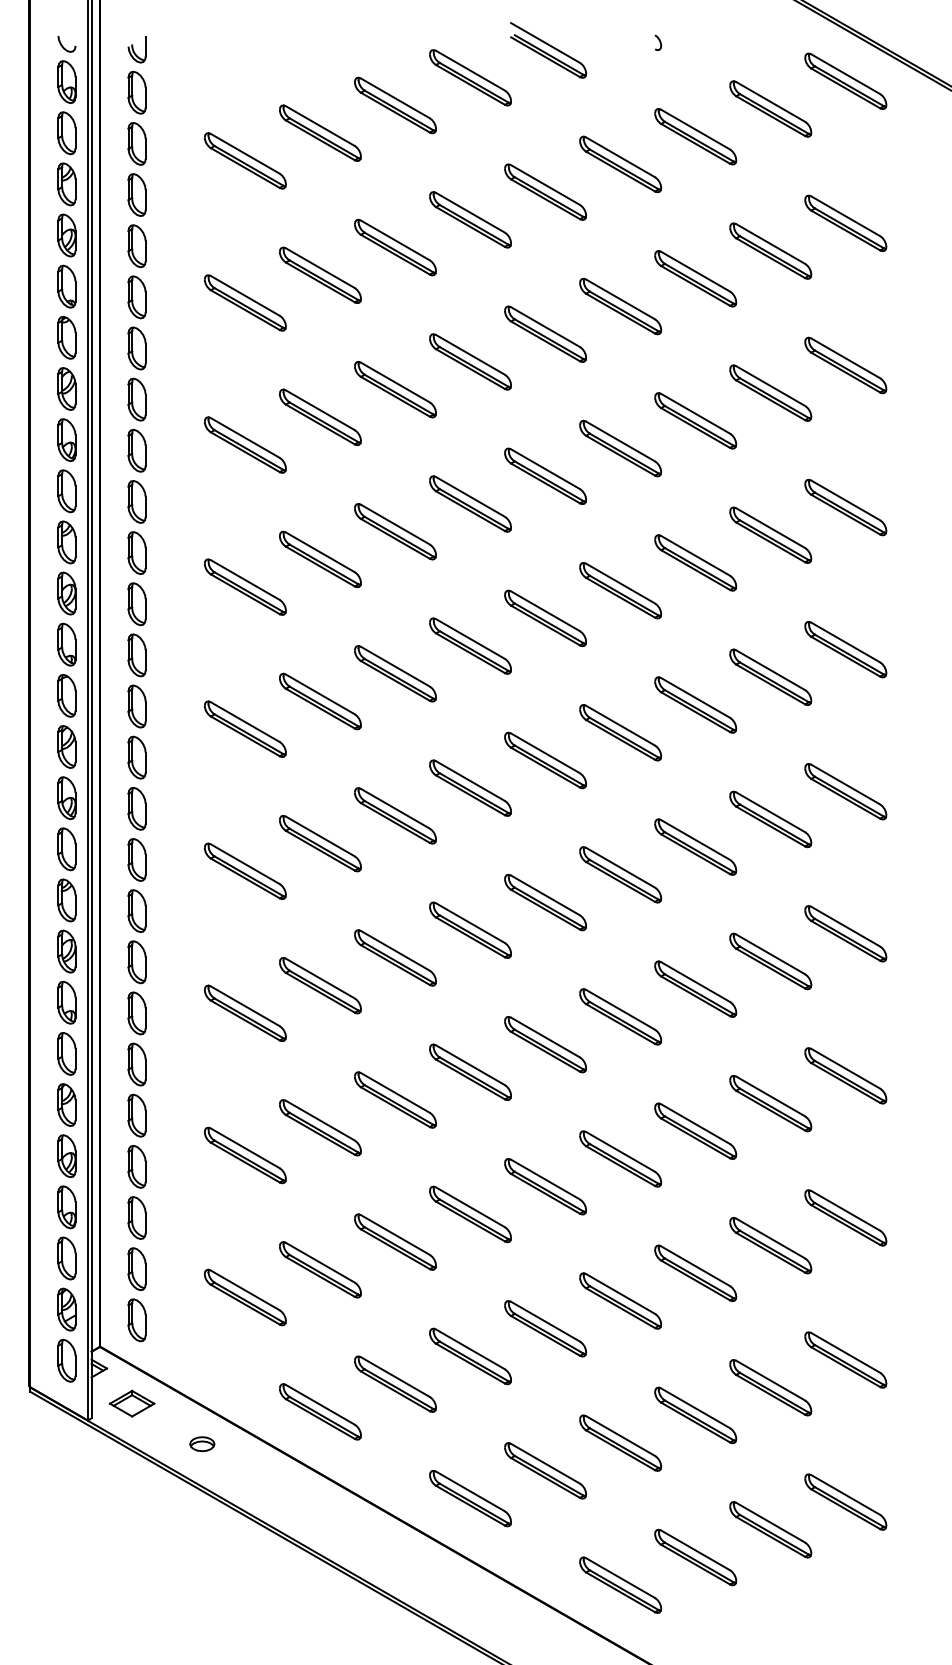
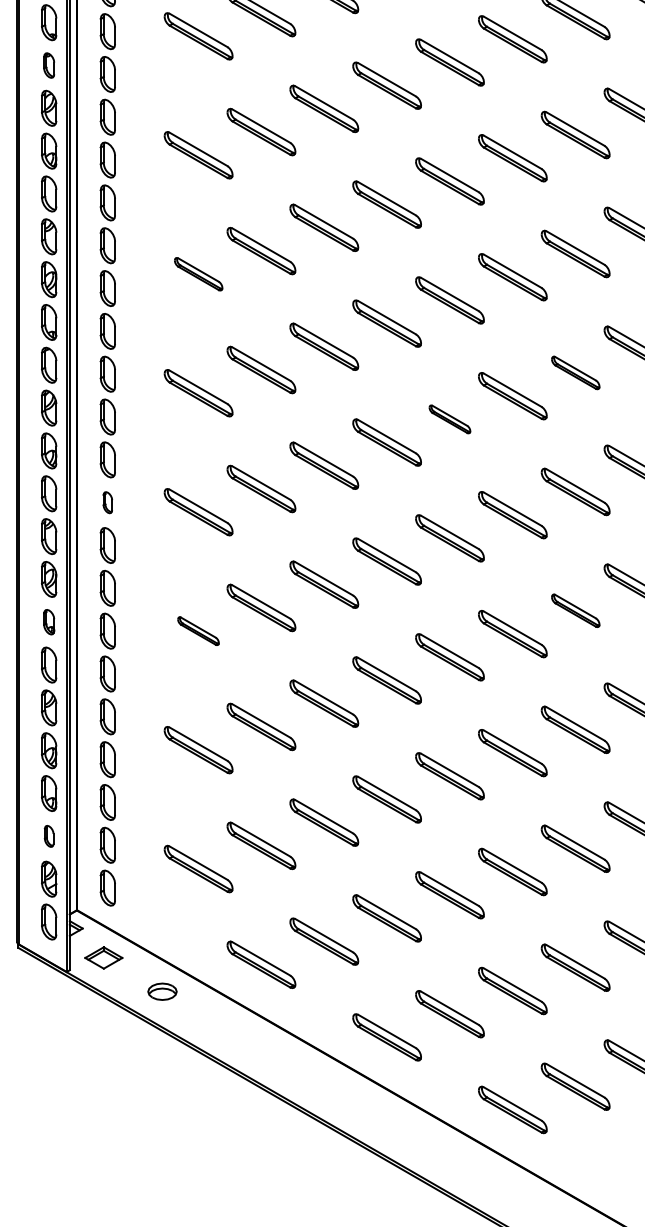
part: (66, 337) -> (48, 65), size x0.7
part: (245, 586) -> (198, 273), size x0.7
part: (695, 704) -> (575, 372), size x0.7
part: (545, 760) -> (449, 419), size x0.6
part: (136, 859) -> (107, 502), size x0.6
part: (695, 988) -> (575, 610), size x0.7
part: (66, 1002) -> (48, 622), size x0.7
part: (244, 1013) -> (197, 631), size x0.6
part: (66, 1258) -> (48, 836), size x0.6
part: (202, 1444) -> (162, 992), size x1.4

